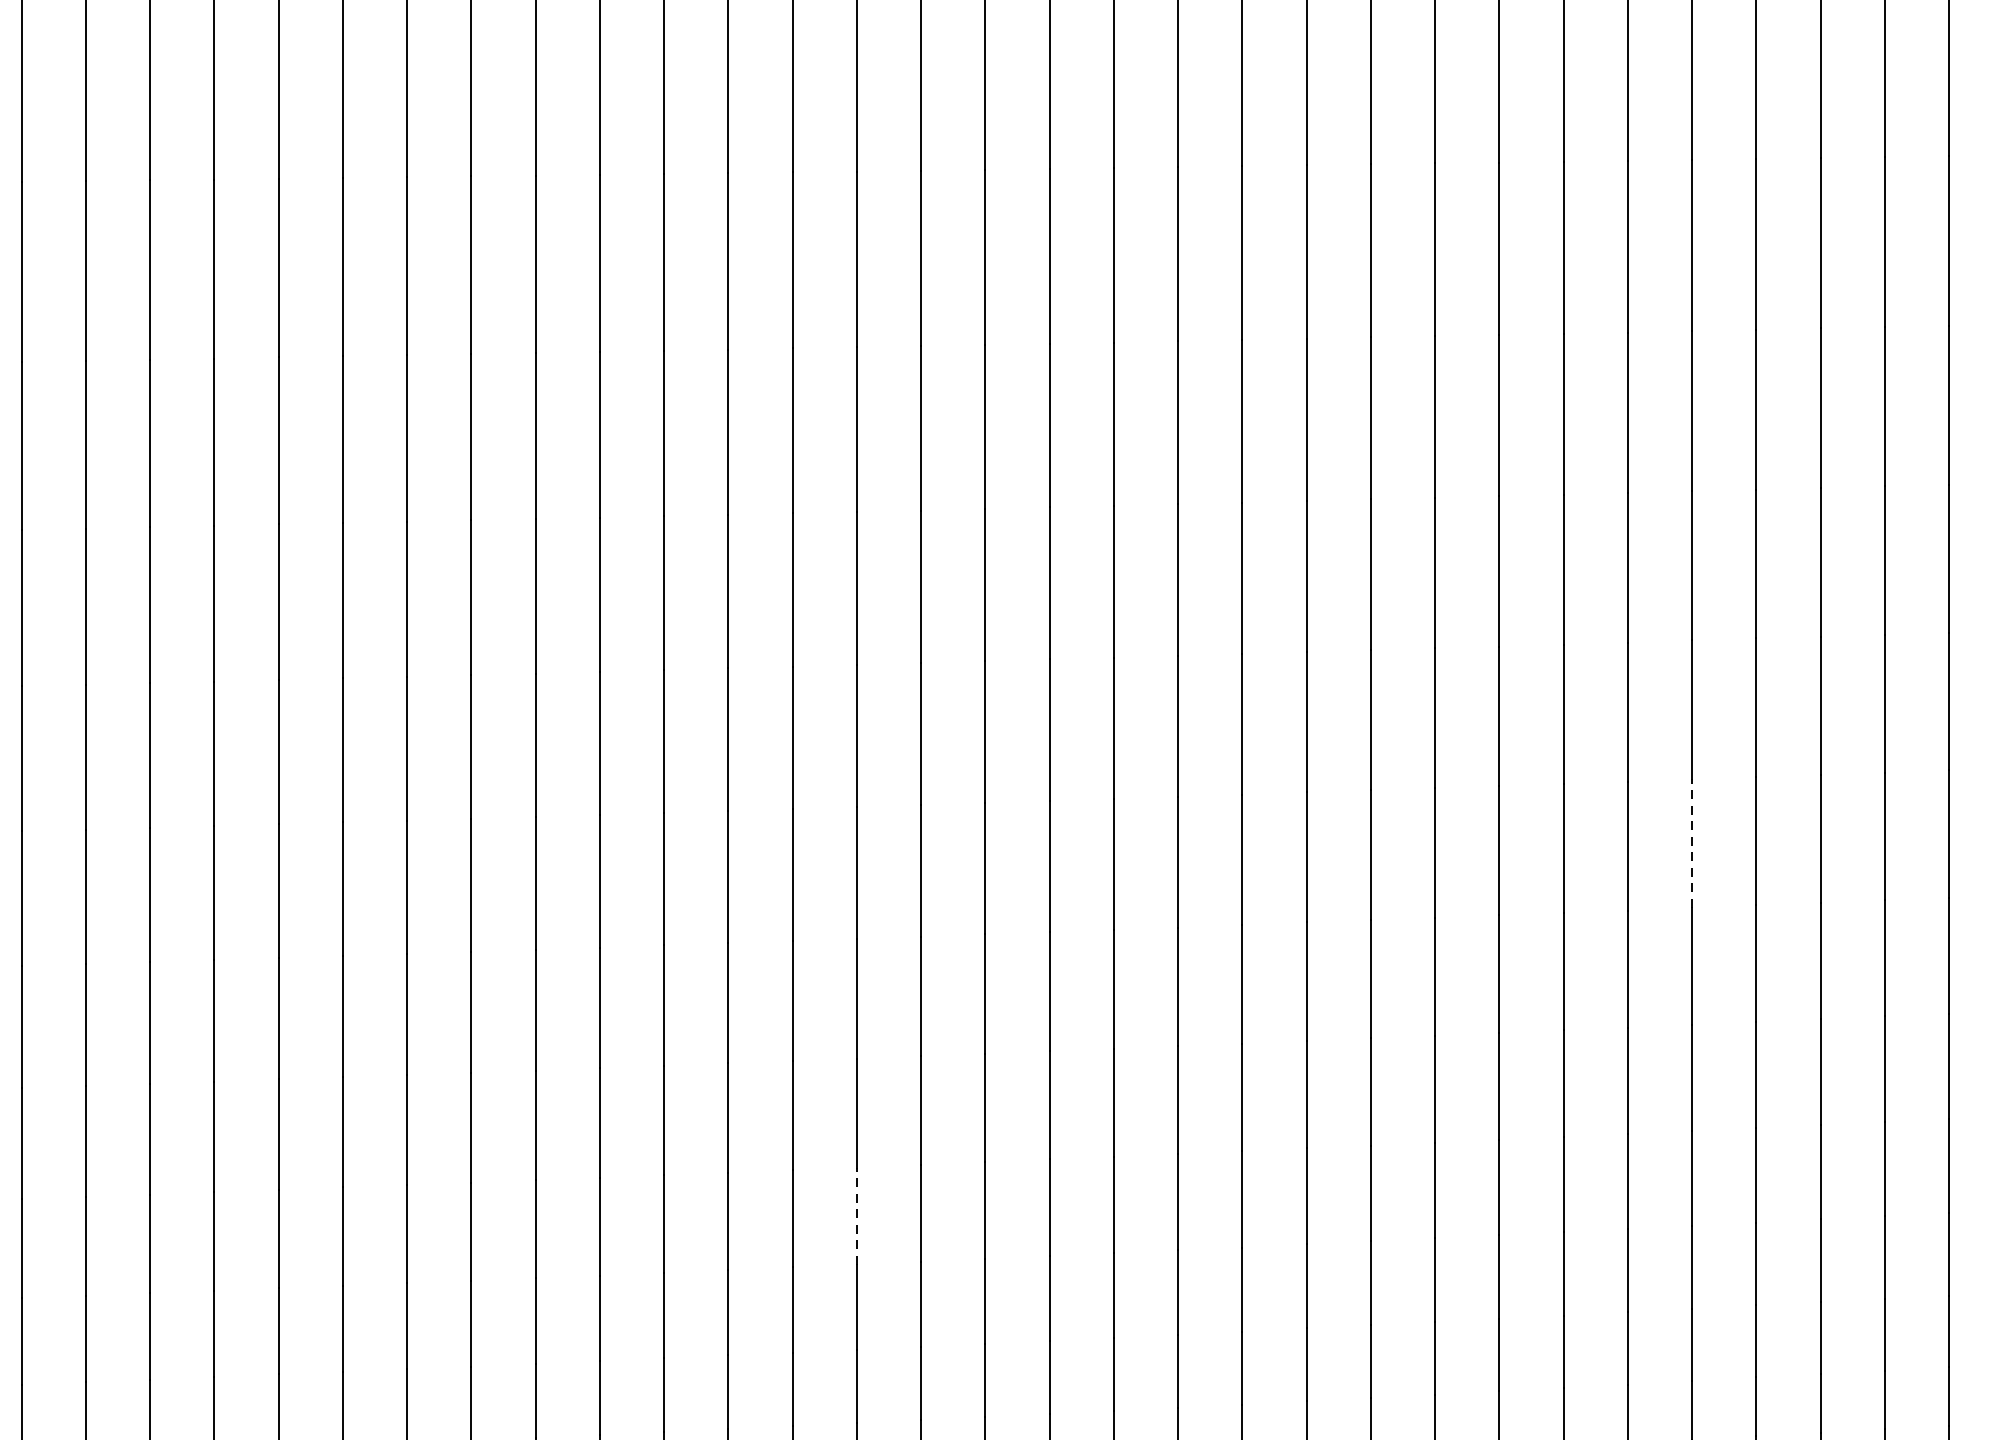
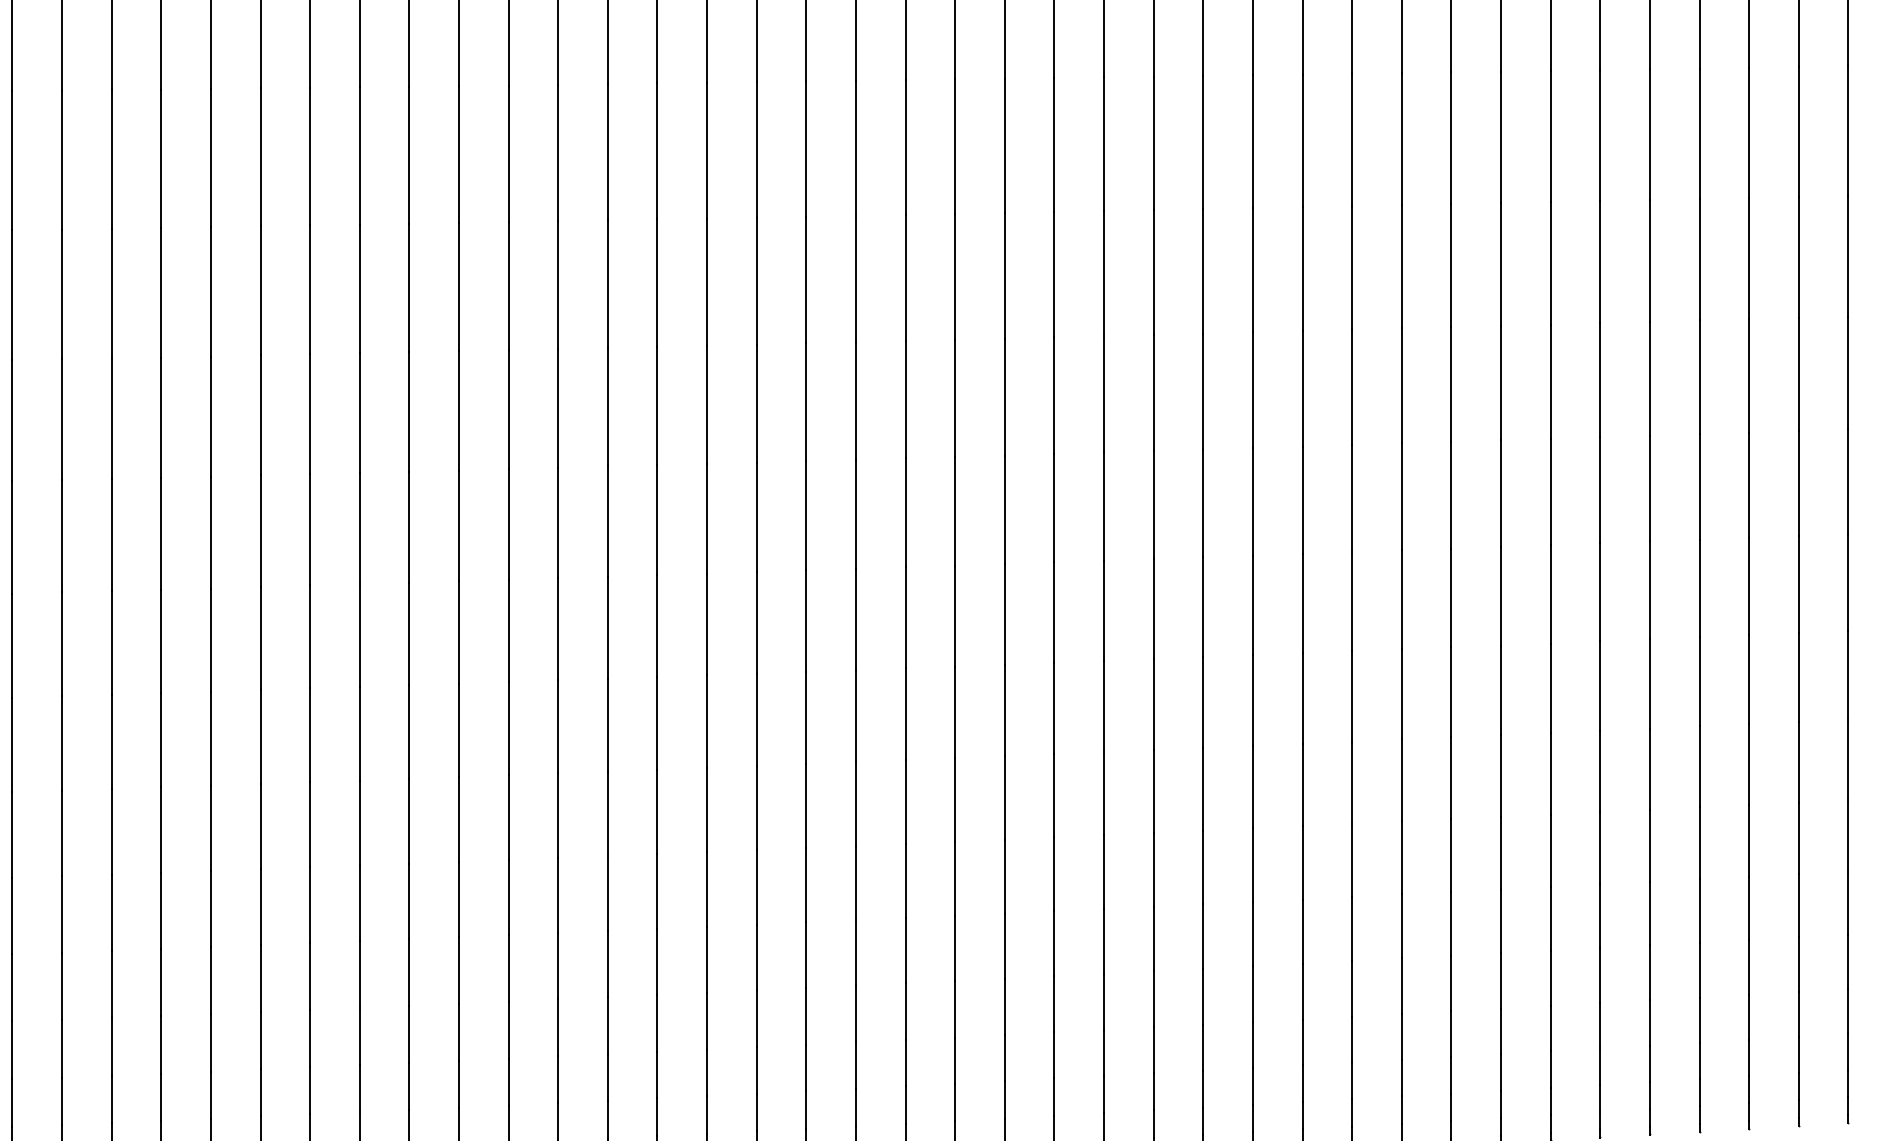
line: (1692, 843) -> (1352, 601), dashed -> solid
line: (857, 1216) -> (707, 889), dashed -> solid

